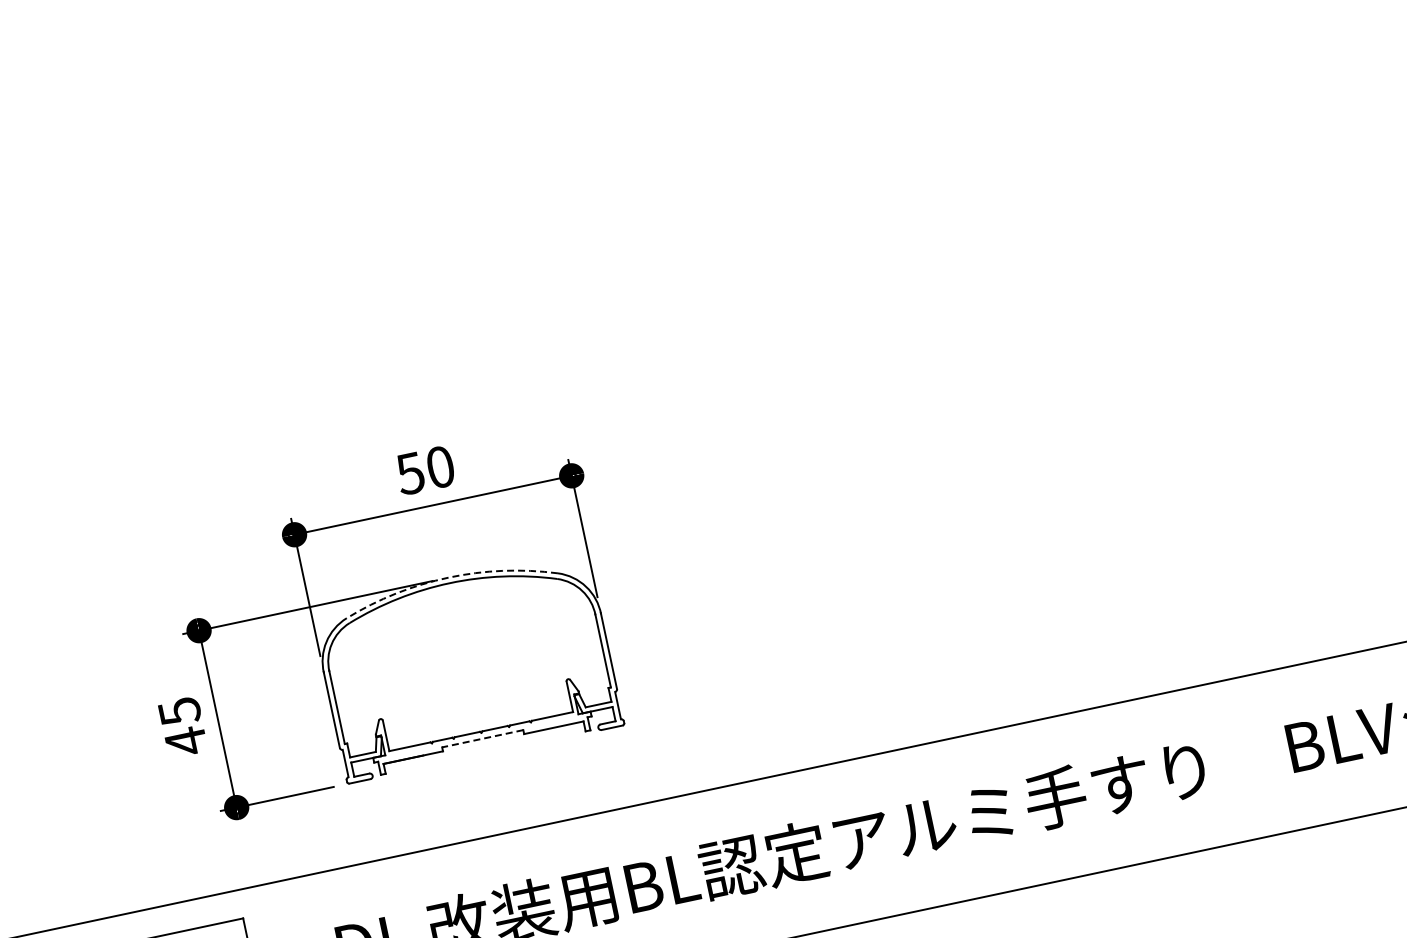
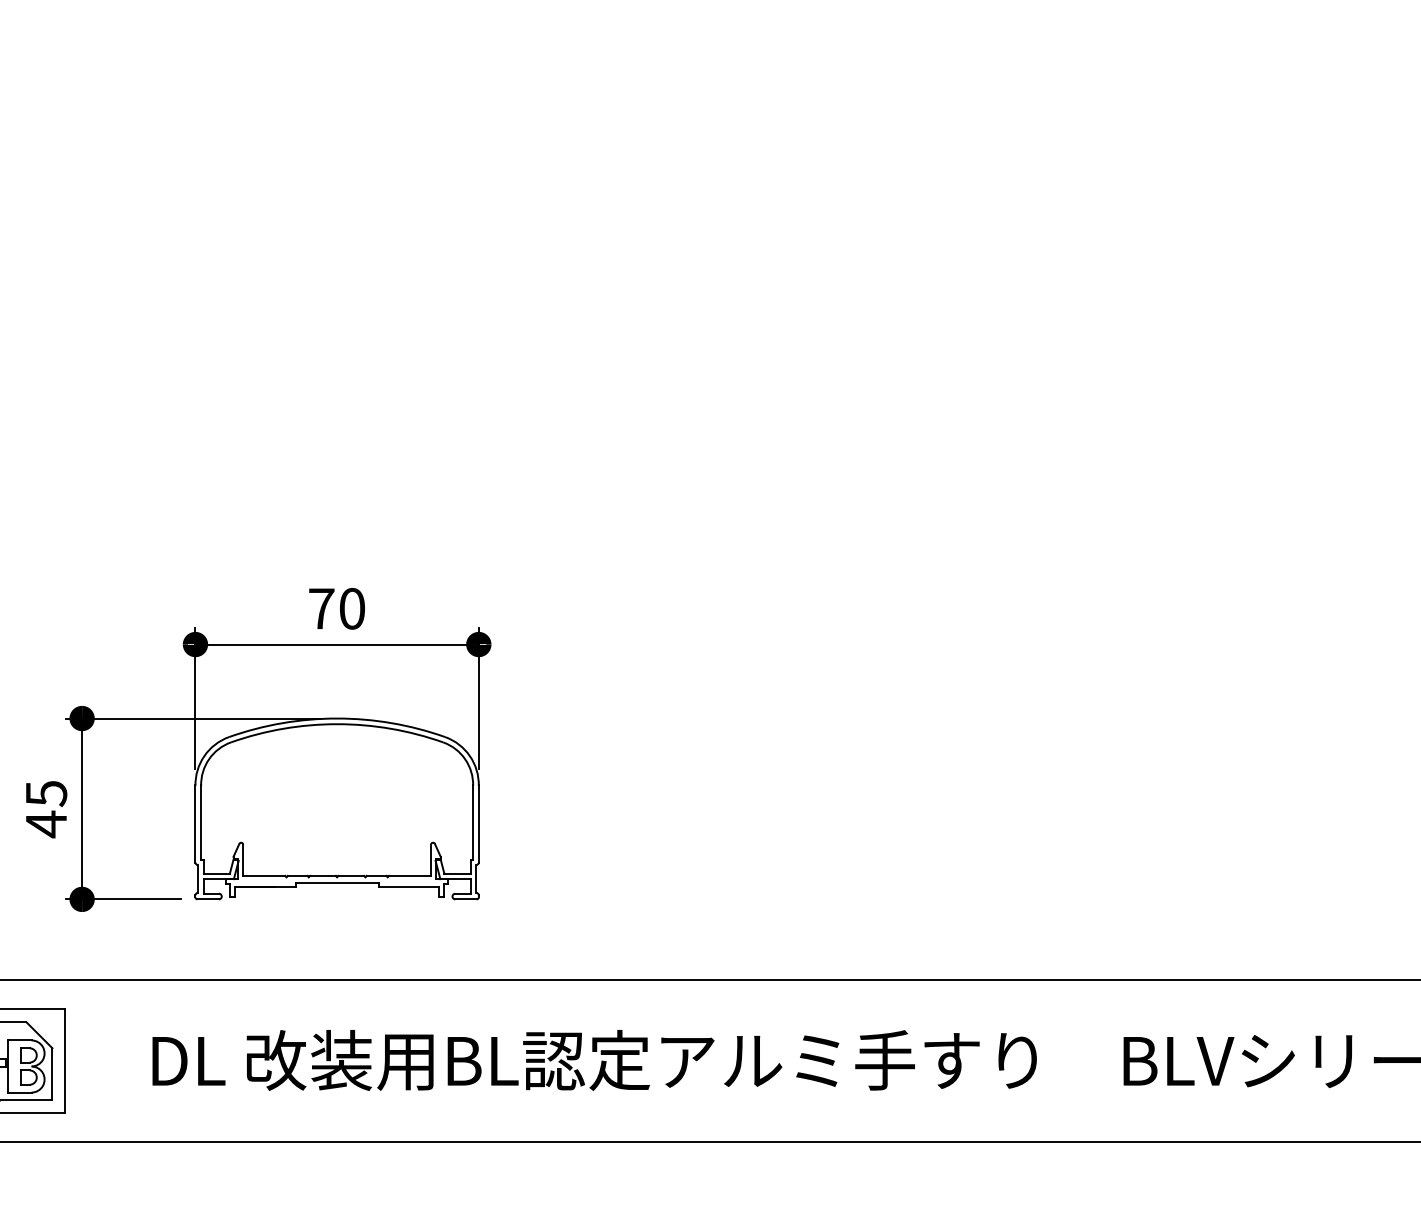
text: (410, 473) -> (321, 608), 50 -> 70
arc: (448, 577) -> (337, 718), dashed -> solid
line: (482, 739) -> (336, 883), dashed -> solid

